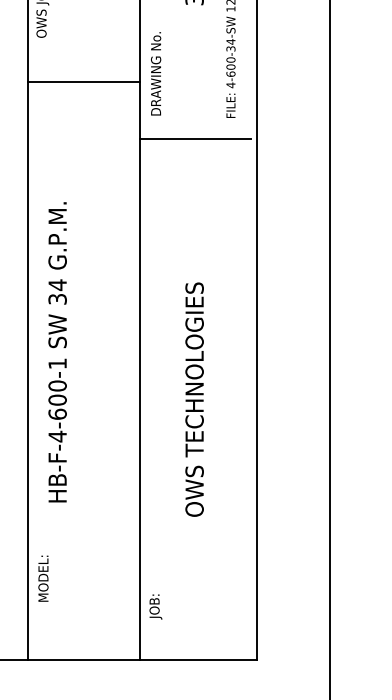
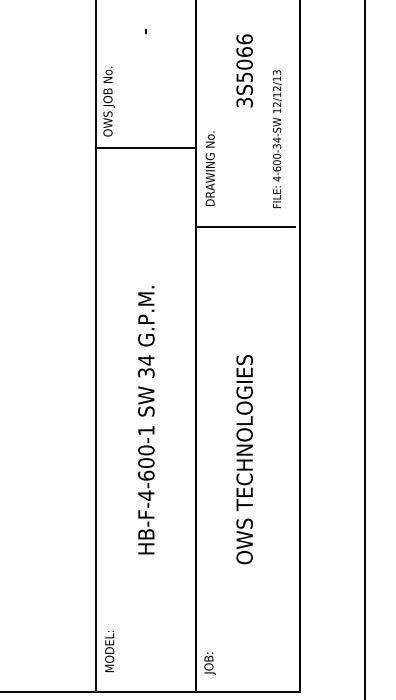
line: (83, 82) -> (145, 148), moved
text: (57, 352) -> (146, 420), moved
text: (43, 578) -> (109, 651), moved
text: (155, 606) -> (209, 663), moved

